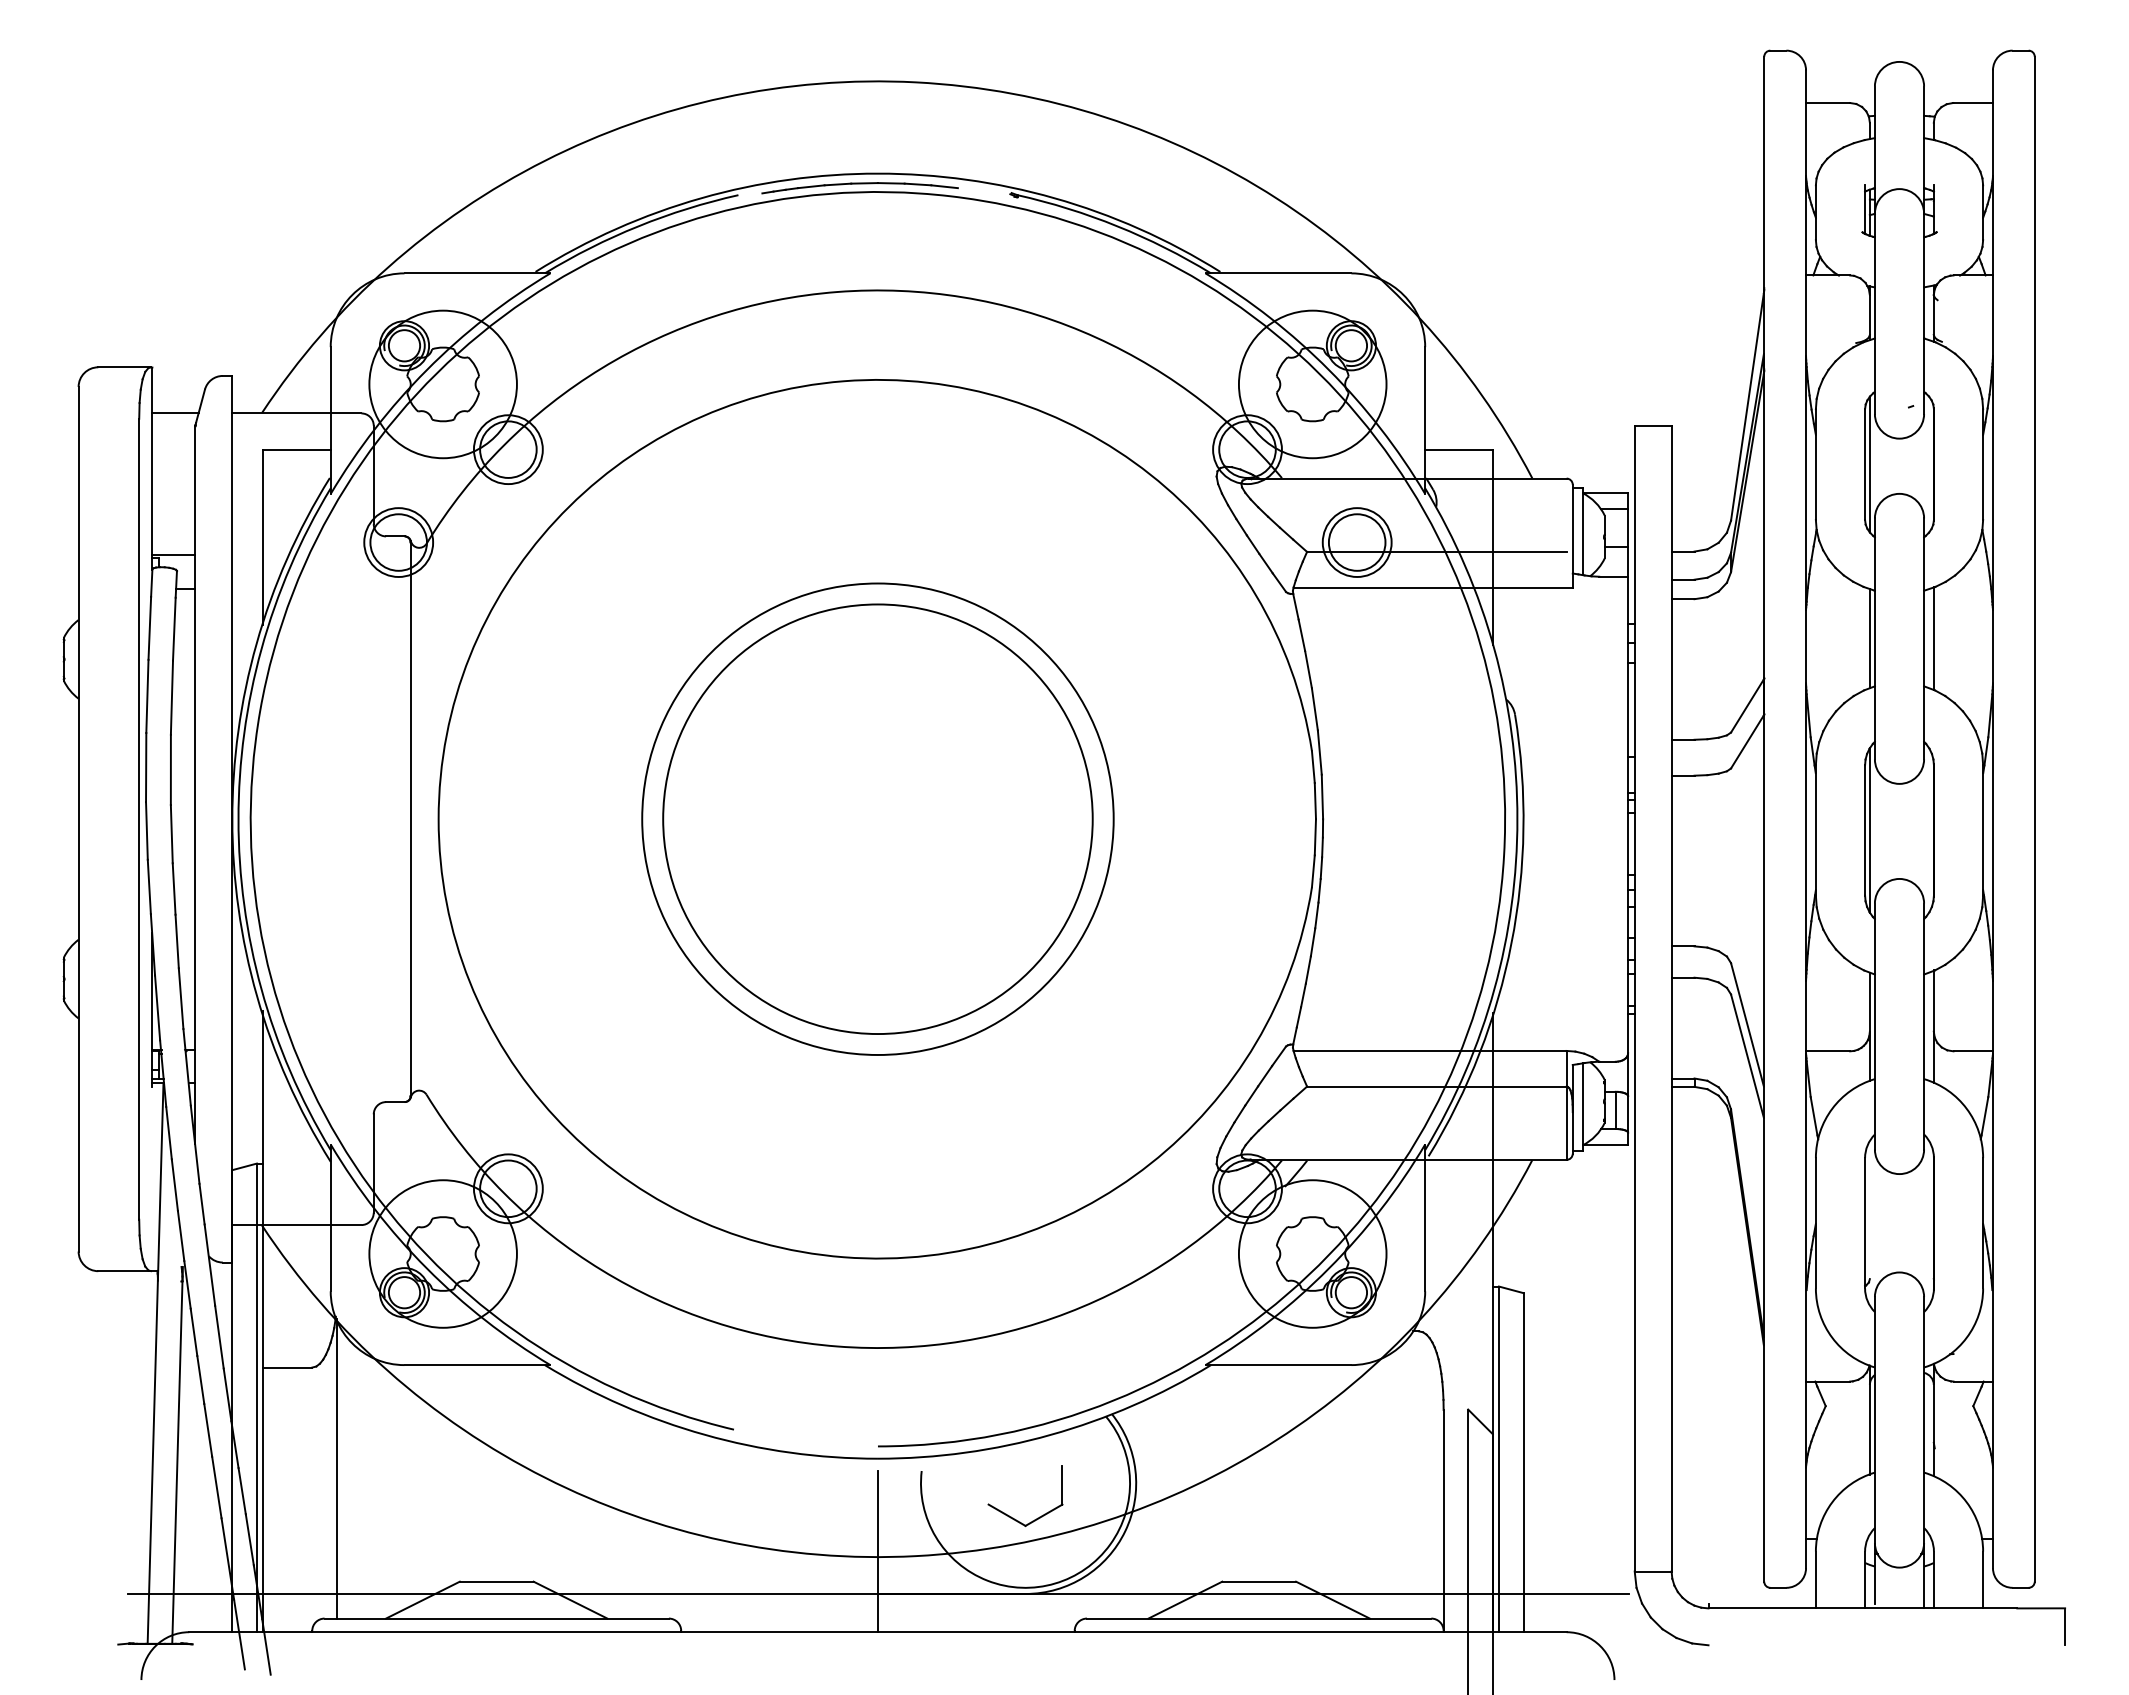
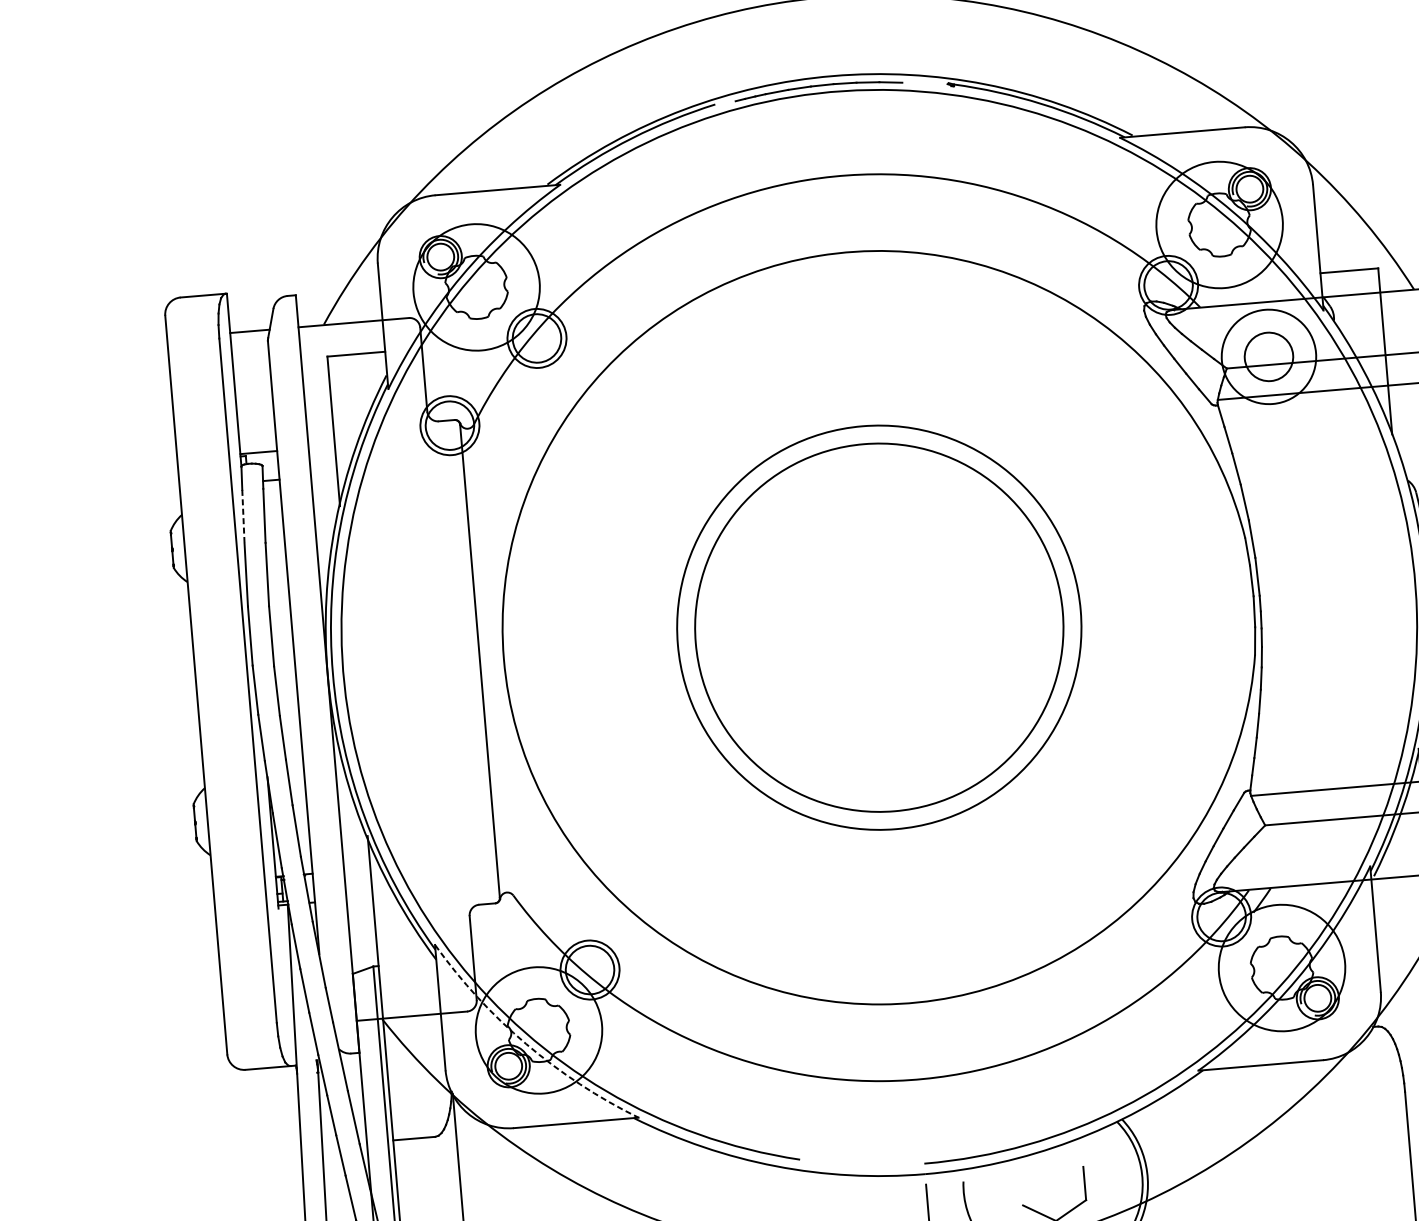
circle: (1356, 542) -> (1268, 356), size x1.6
line: (149, 628) -> (243, 517), solid -> dashed
arc: (427, 1268) -> (526, 1043), solid -> dashed

